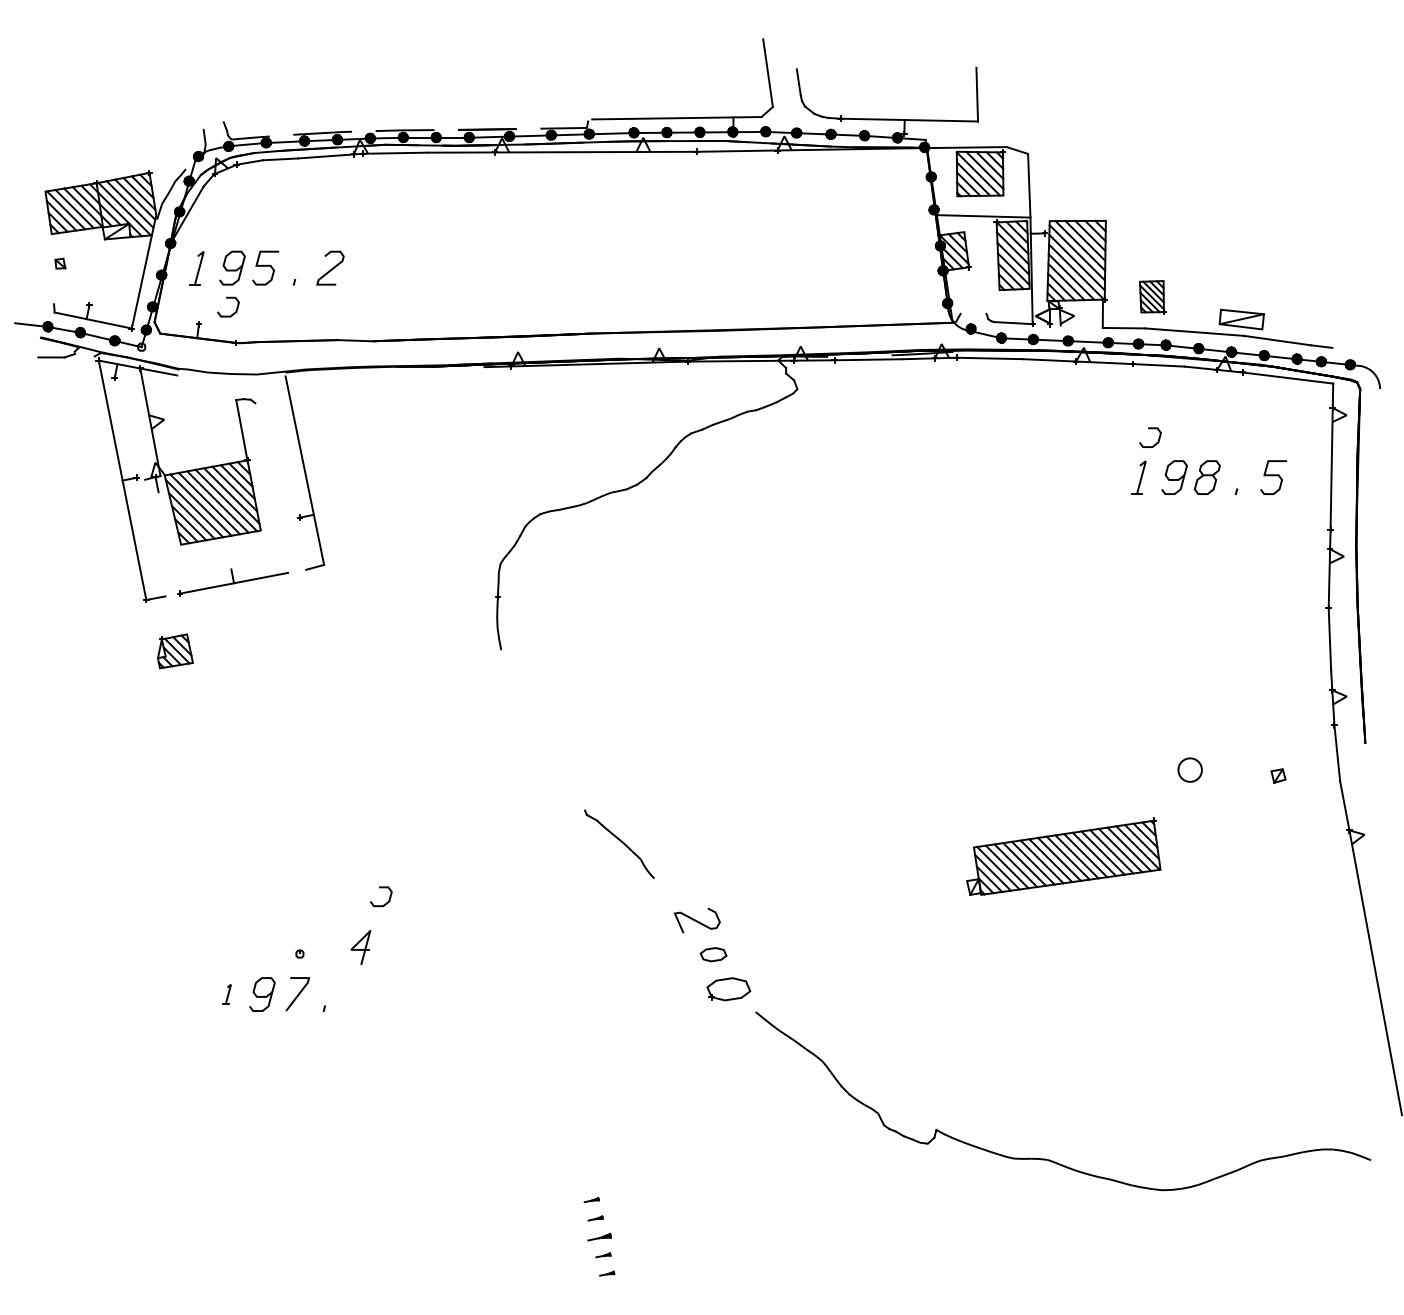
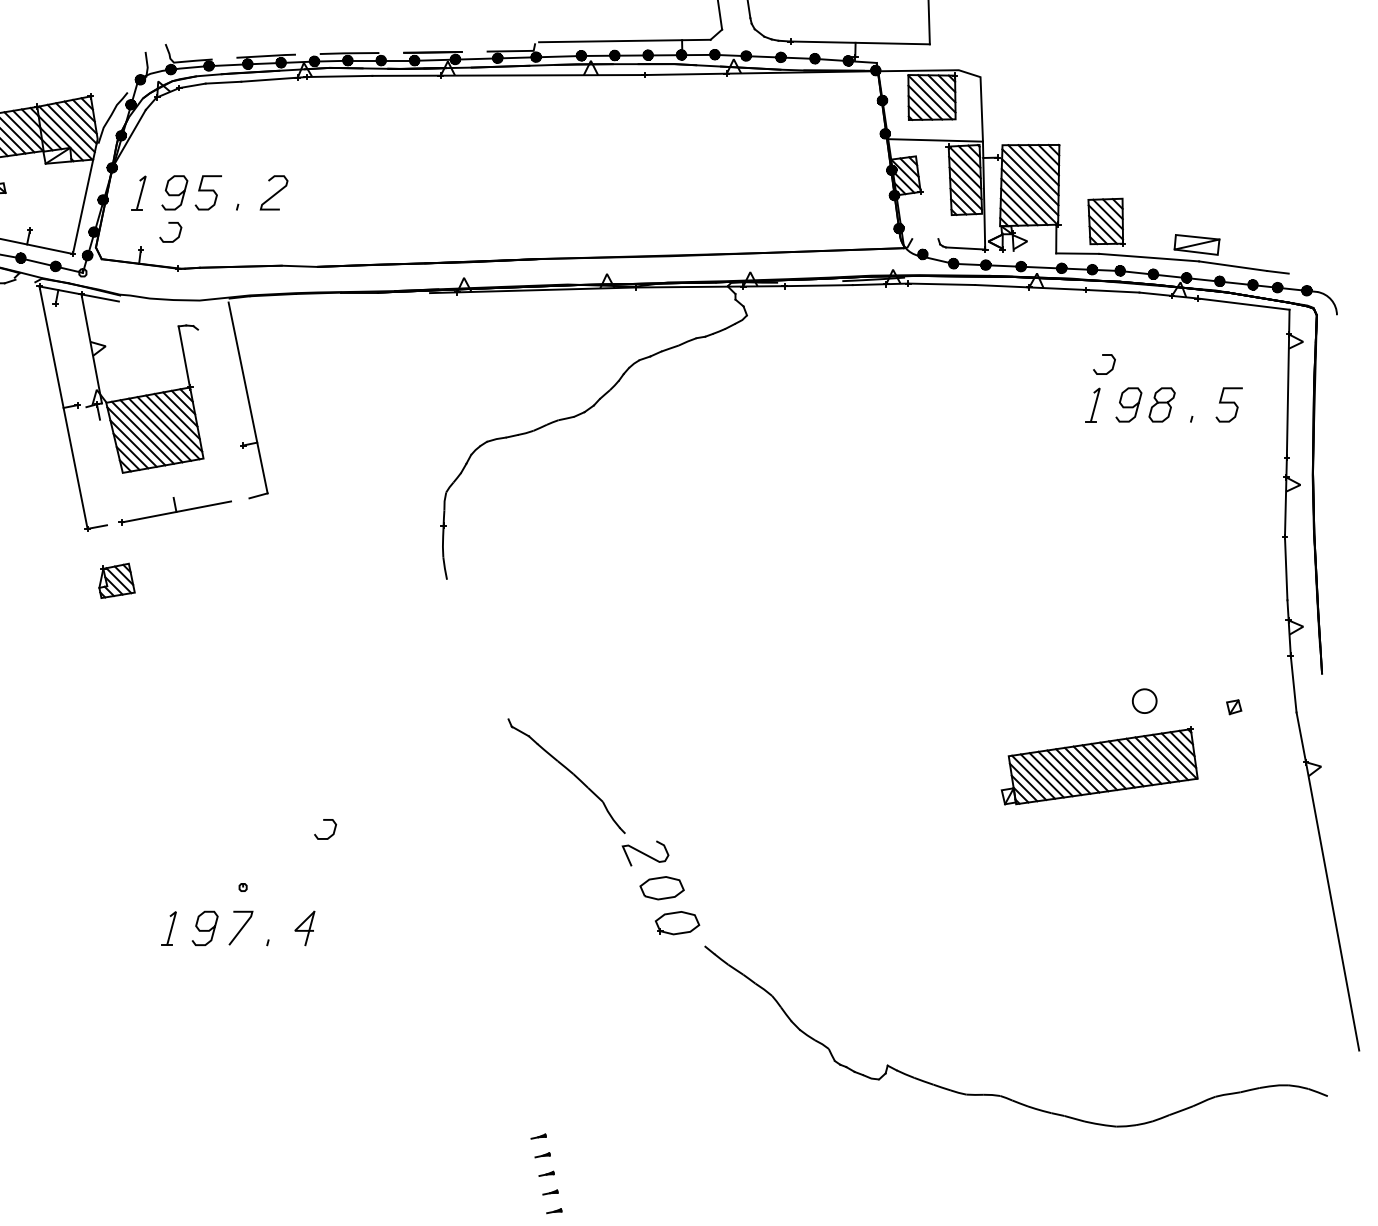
part: (1152, 297) -> (1106, 222), size x1.43
part: (619, 844) -> (566, 776), size x1.67
part: (1063, 856) -> (1099, 765), moved
part: (360, 947) -> (304, 928), moved
part: (713, 954) -> (661, 887), size x1.67
part: (226, 994) -> (168, 928), size x1.67
part: (599, 1236) -> (546, 1173), size x0.62

